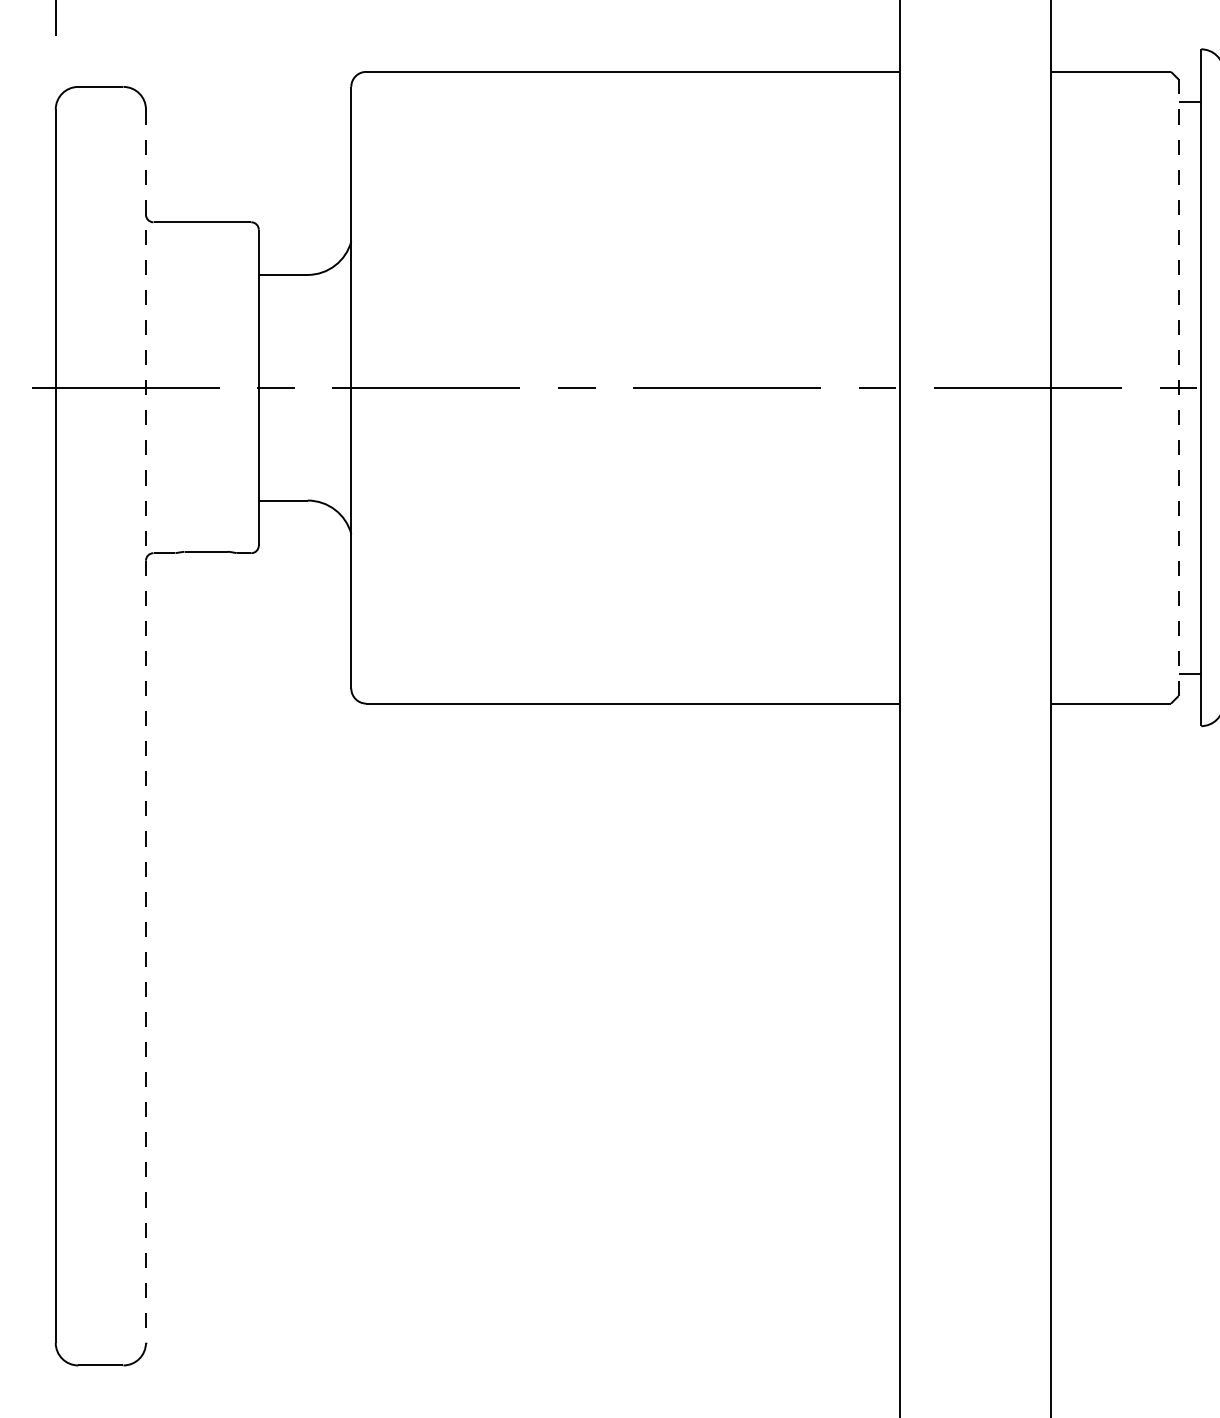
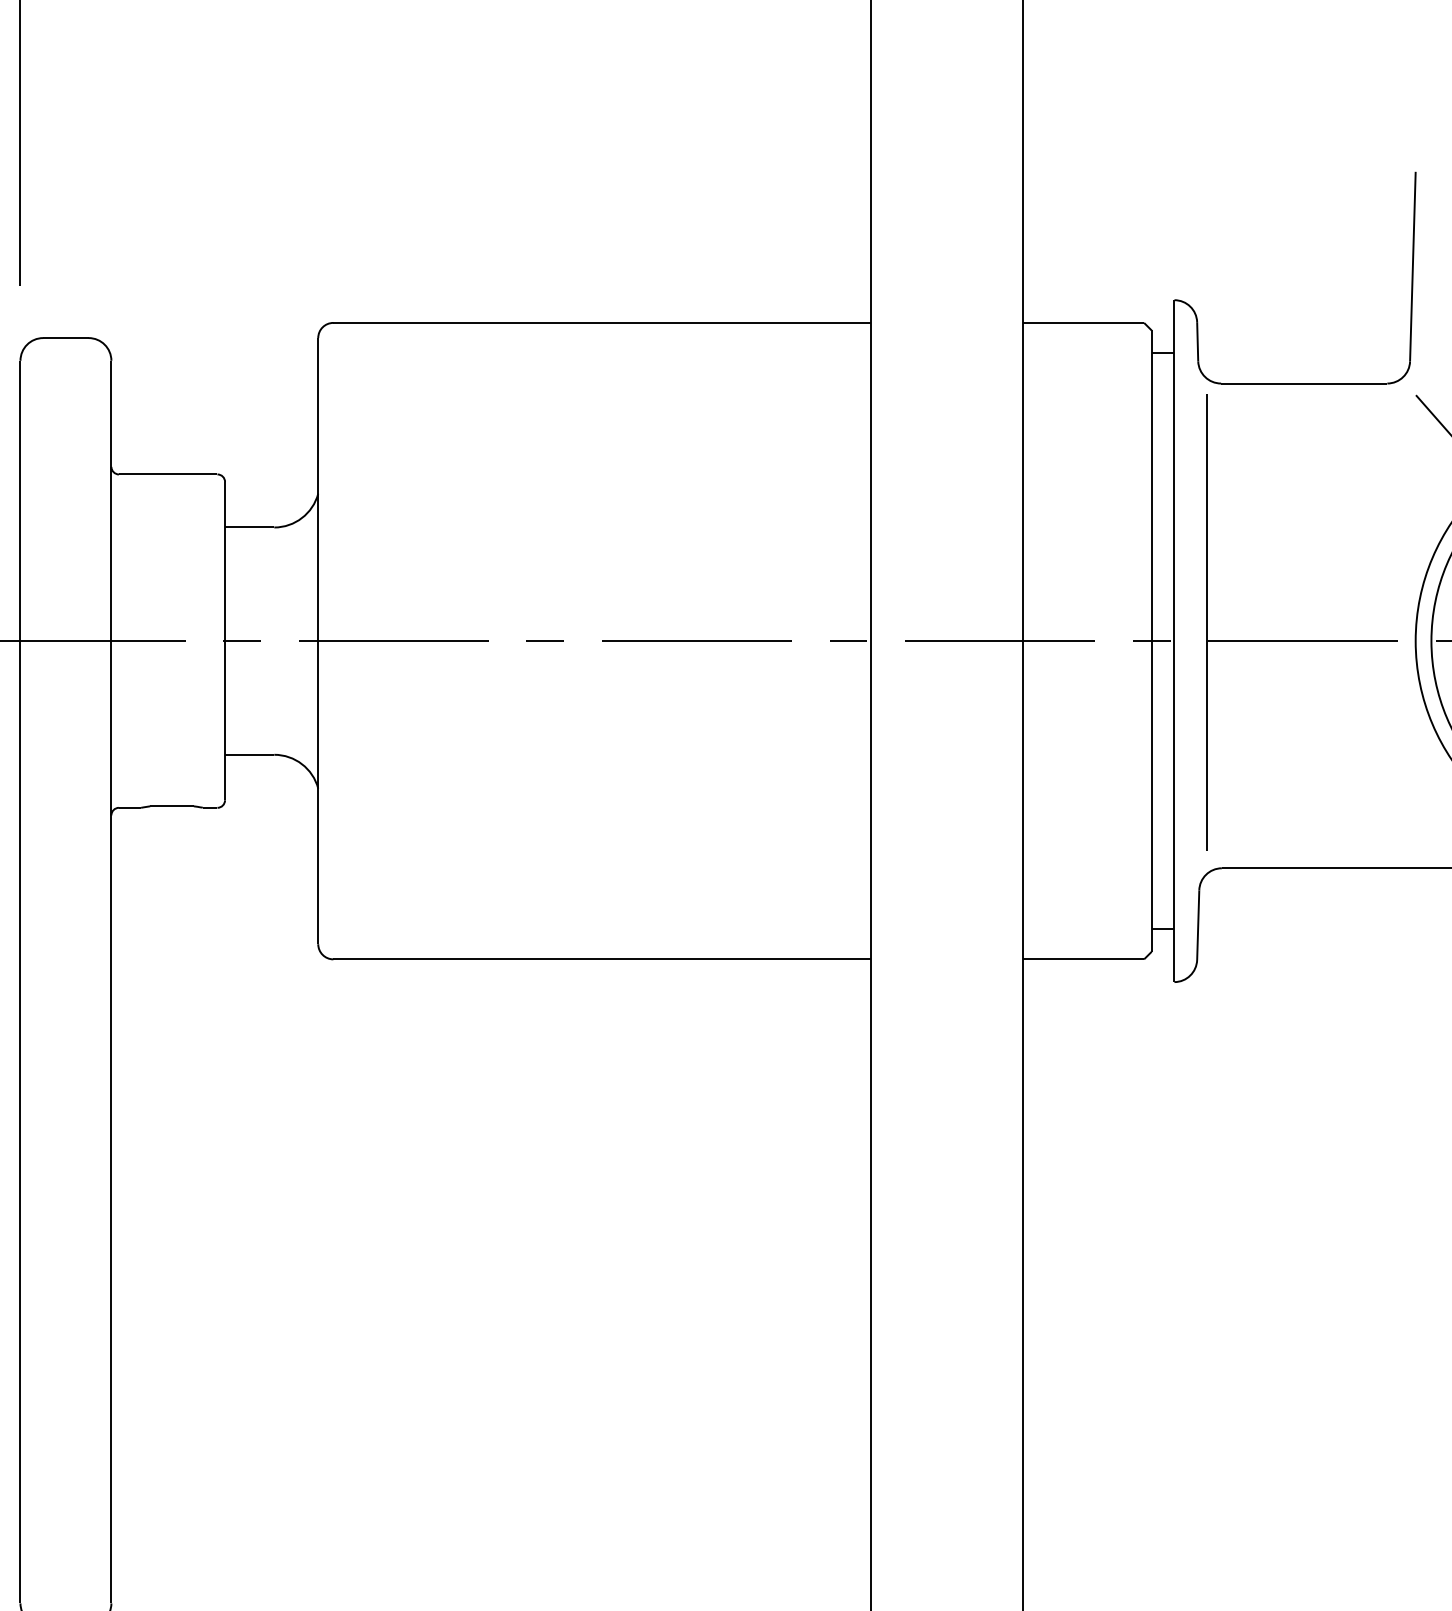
line: (1178, 388) -> (1151, 641), dashed -> solid
line: (146, 726) -> (111, 982), dashed -> solid

